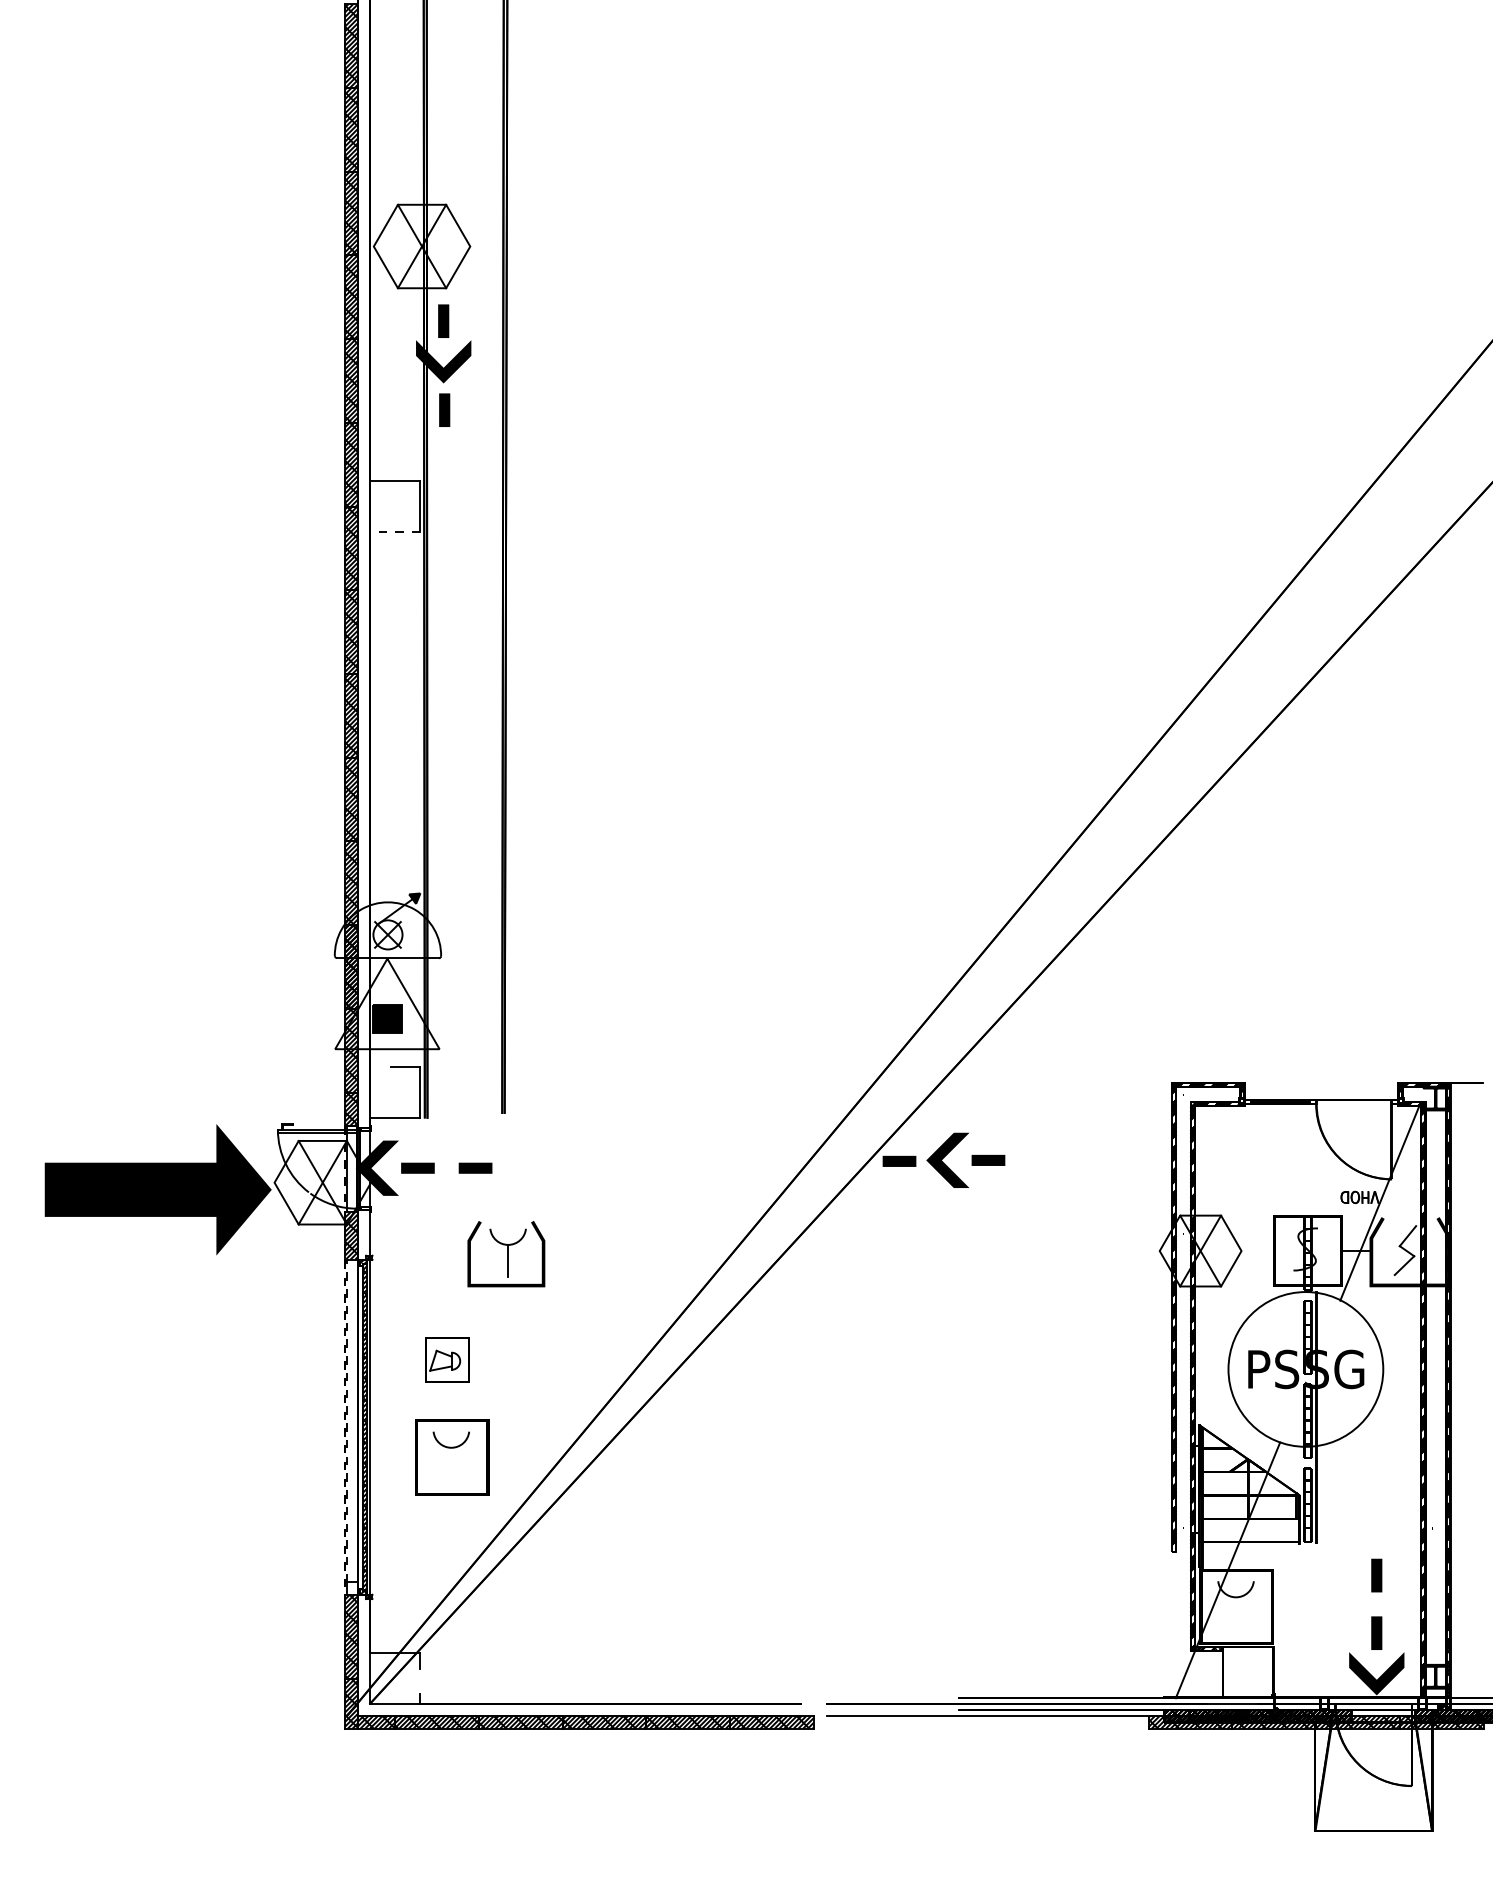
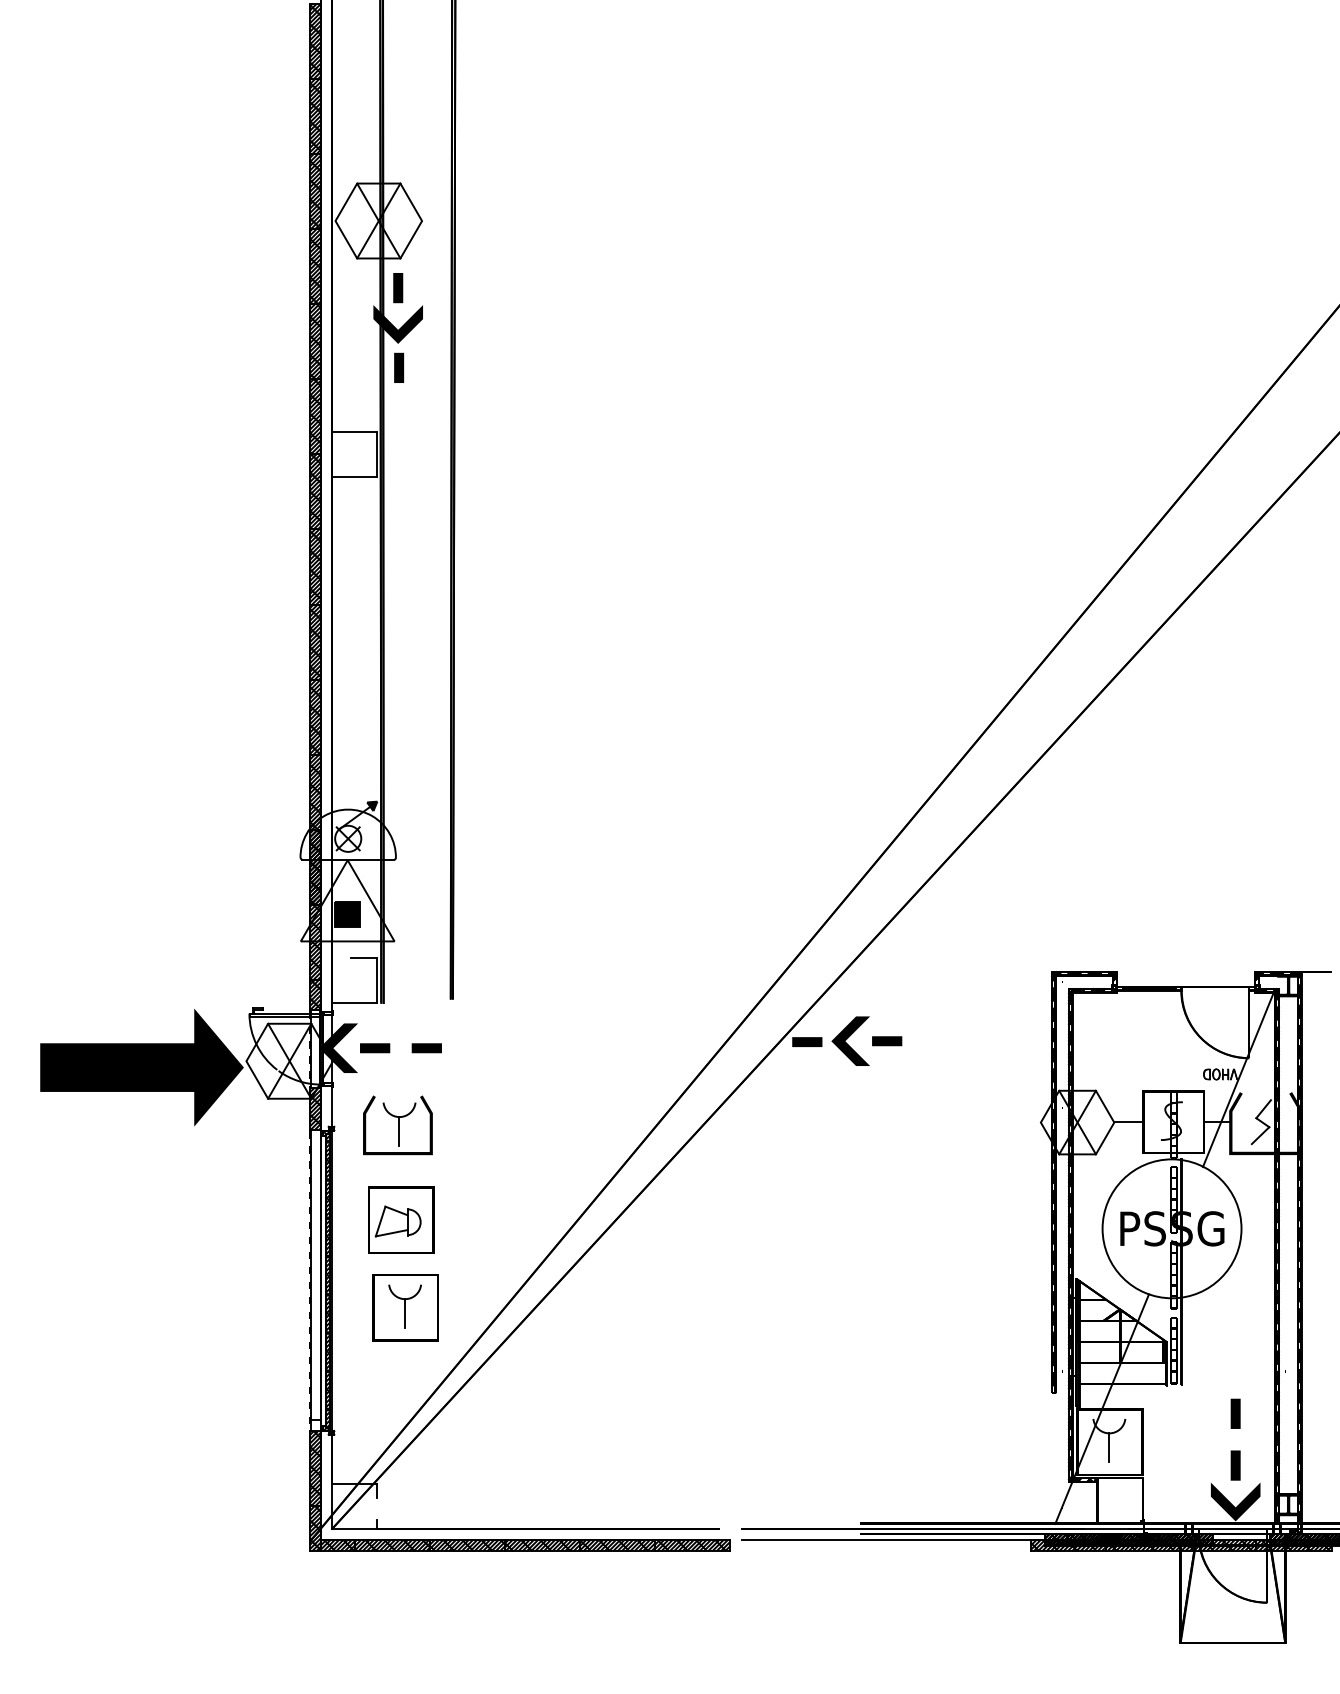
line: (394, 531) -> (354, 476), dashed -> solid
line: (1256, 1250) -> (1127, 1122), added
part: (506, 1254) -> (398, 1125), moved
part: (447, 1359) -> (401, 1219), size x1.67
line: (346, 1420) -> (311, 1274), dashed -> solid
line: (451, 1463) -> (405, 1313), added
line: (1235, 1613) -> (1108, 1447), added

